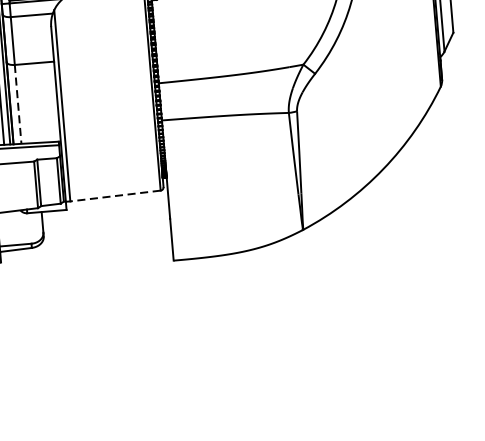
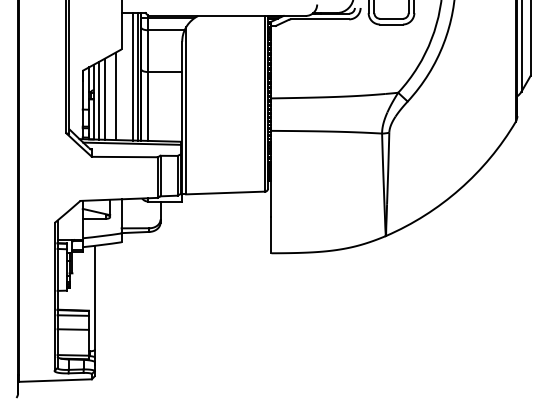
line: (17, 104) -> (147, 106), dashed -> solid
line: (115, 196) -> (225, 193), dashed -> solid

